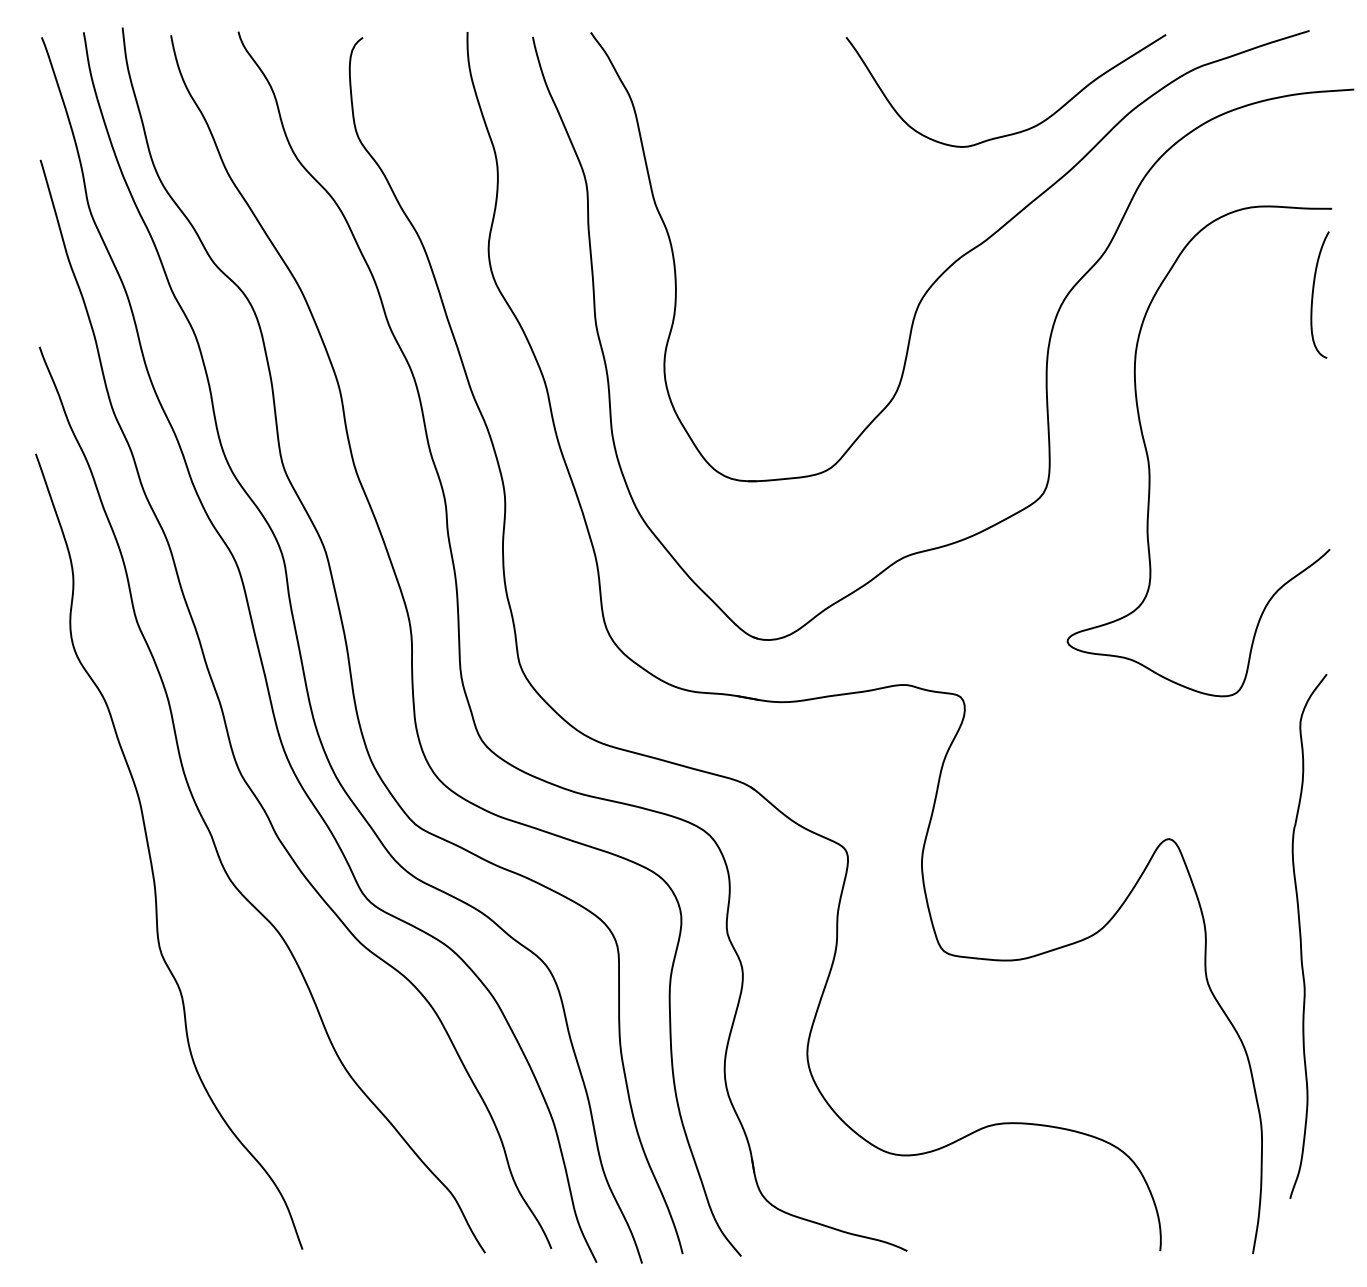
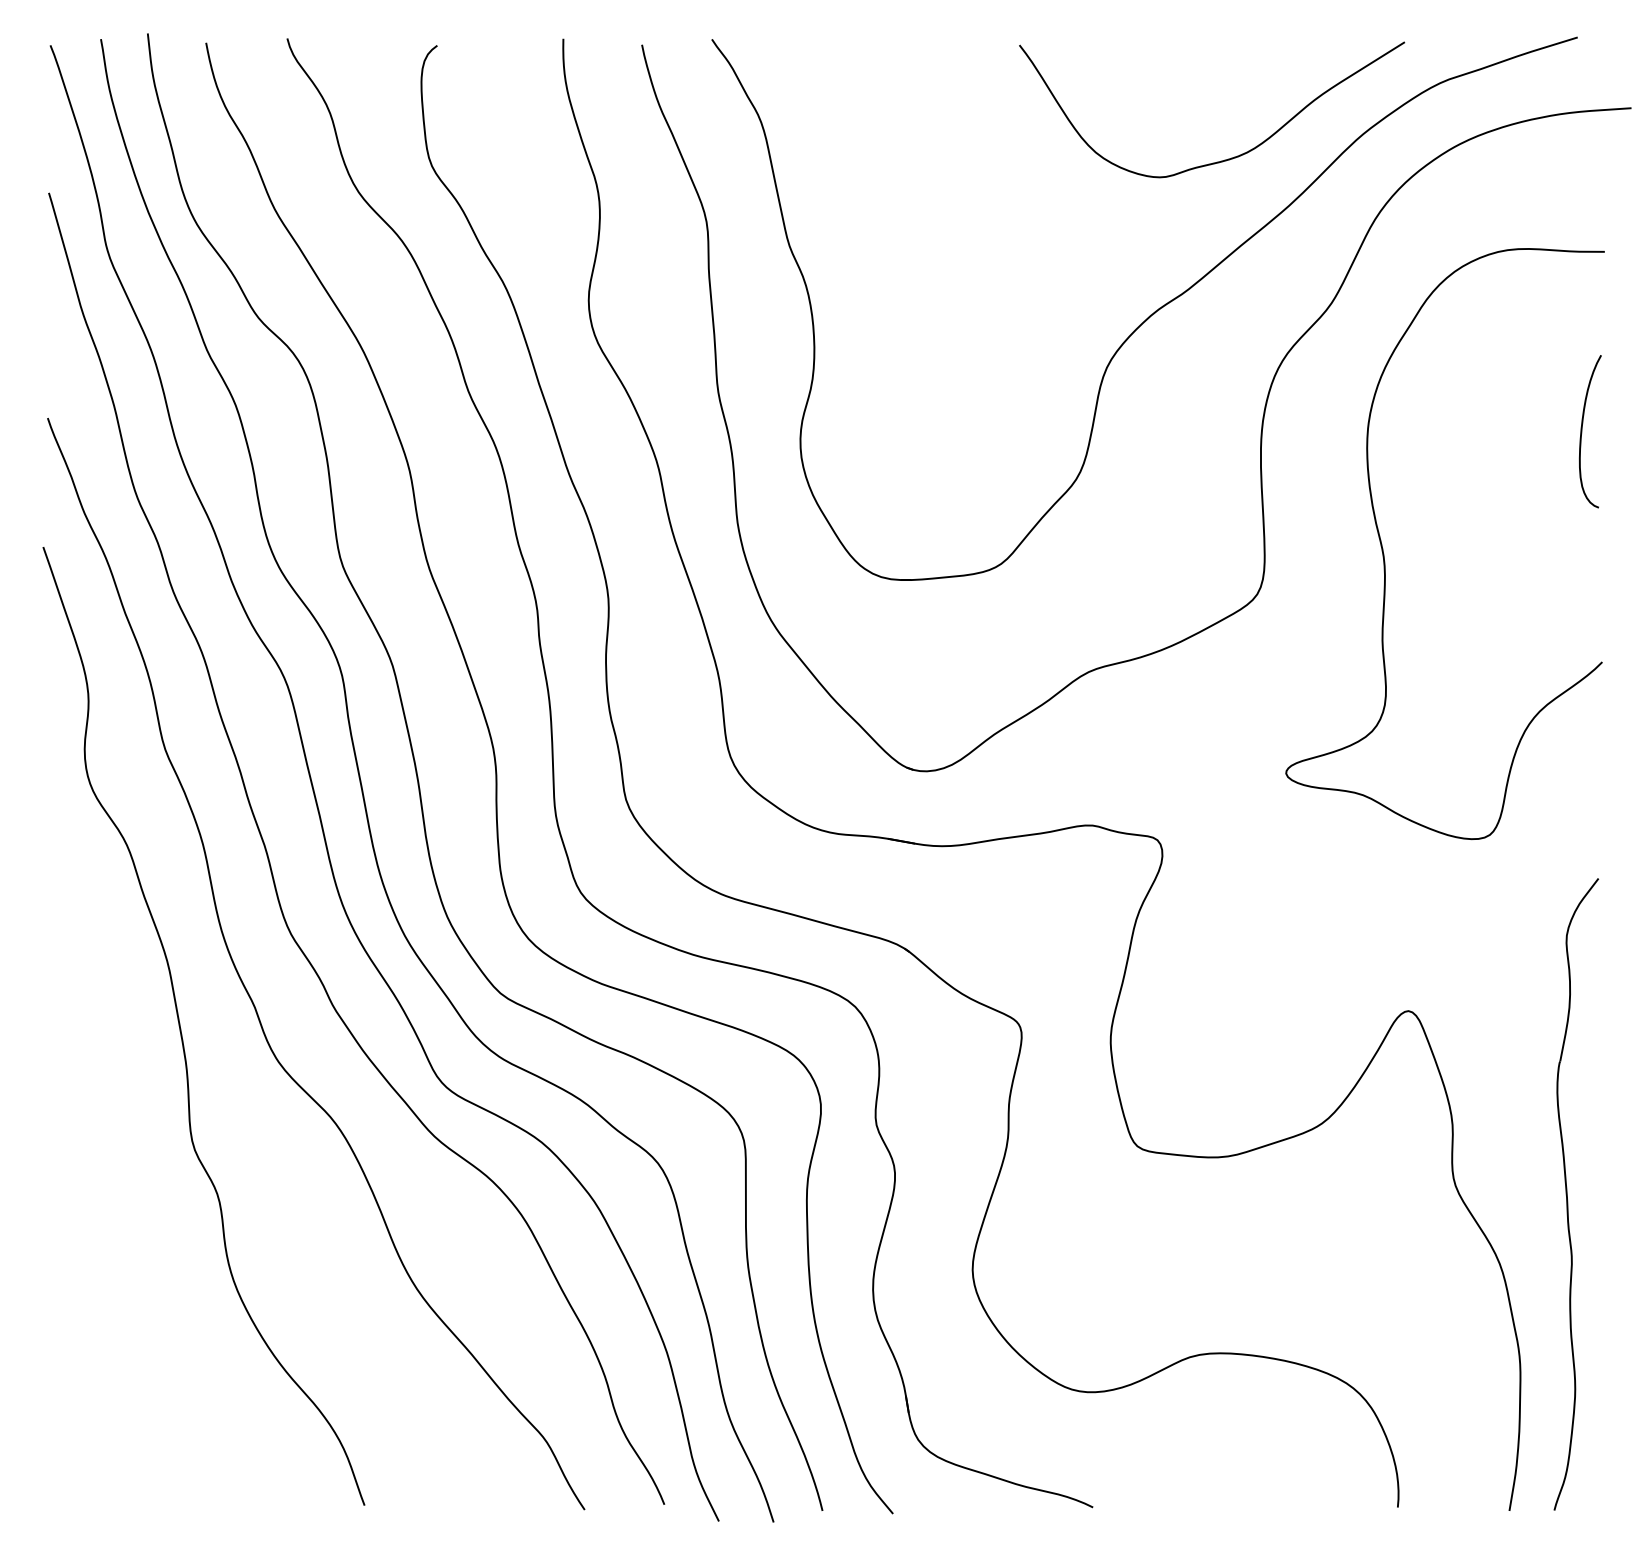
curve: (1313, 294) -> (1582, 431), moved
part: (1301, 936) -> (1567, 1194), moved

